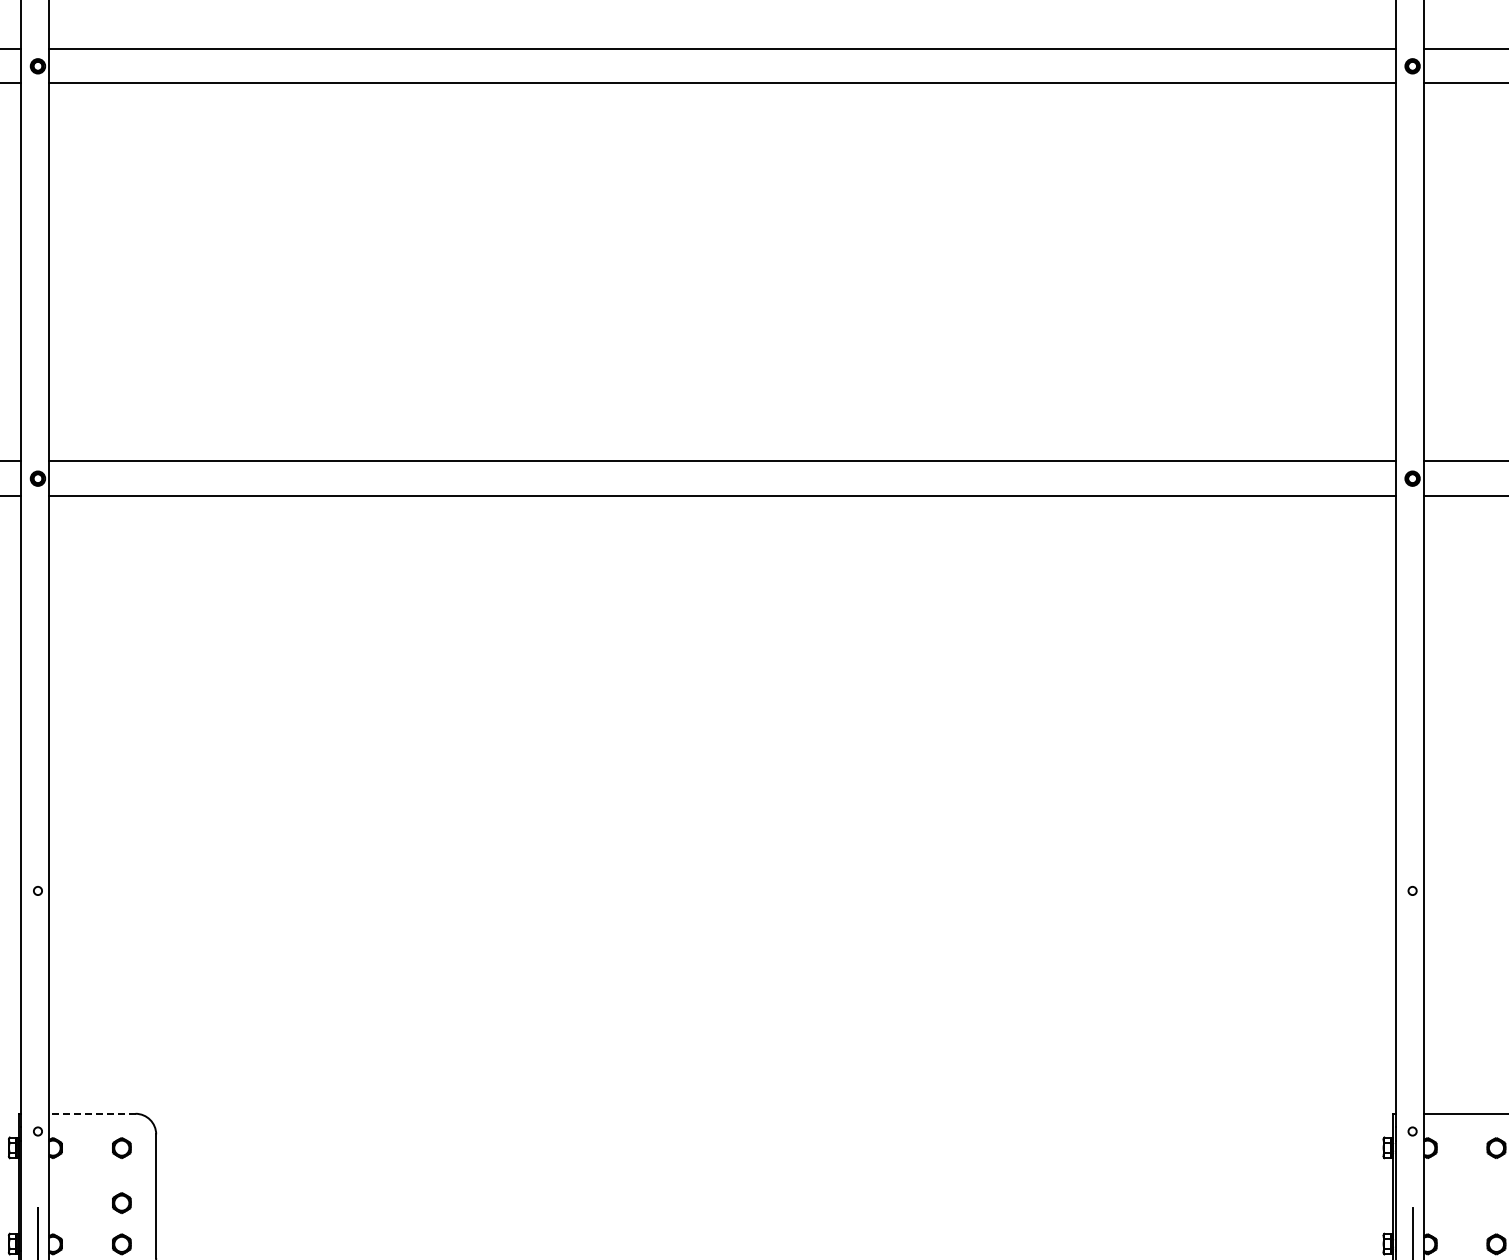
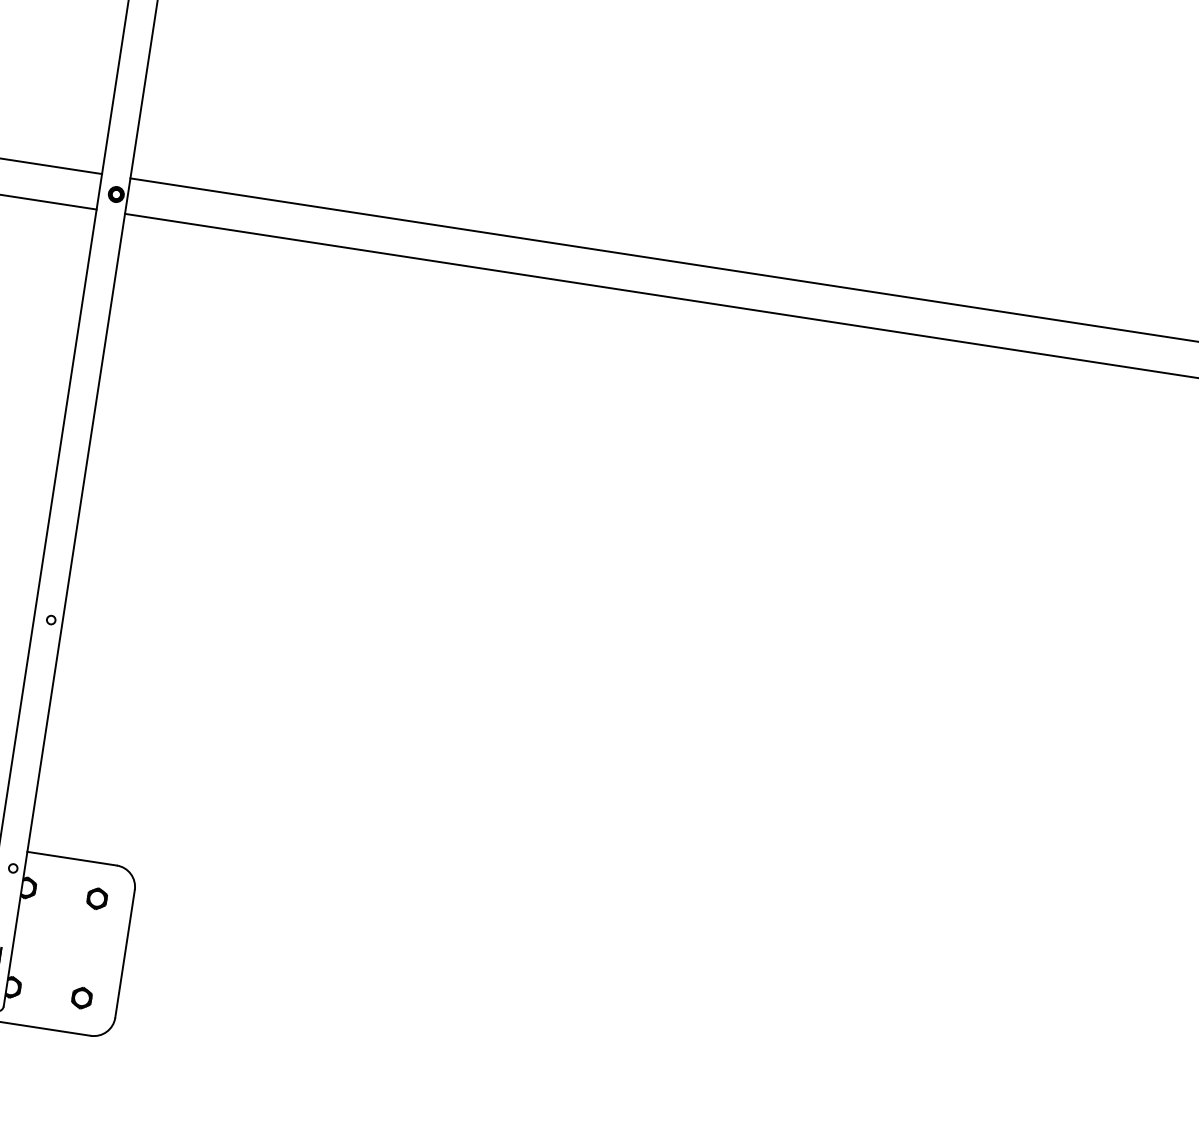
line: (91, 1113) -> (71, 858), dashed -> solid
part: (121, 1202) -> (88, 954), removed

